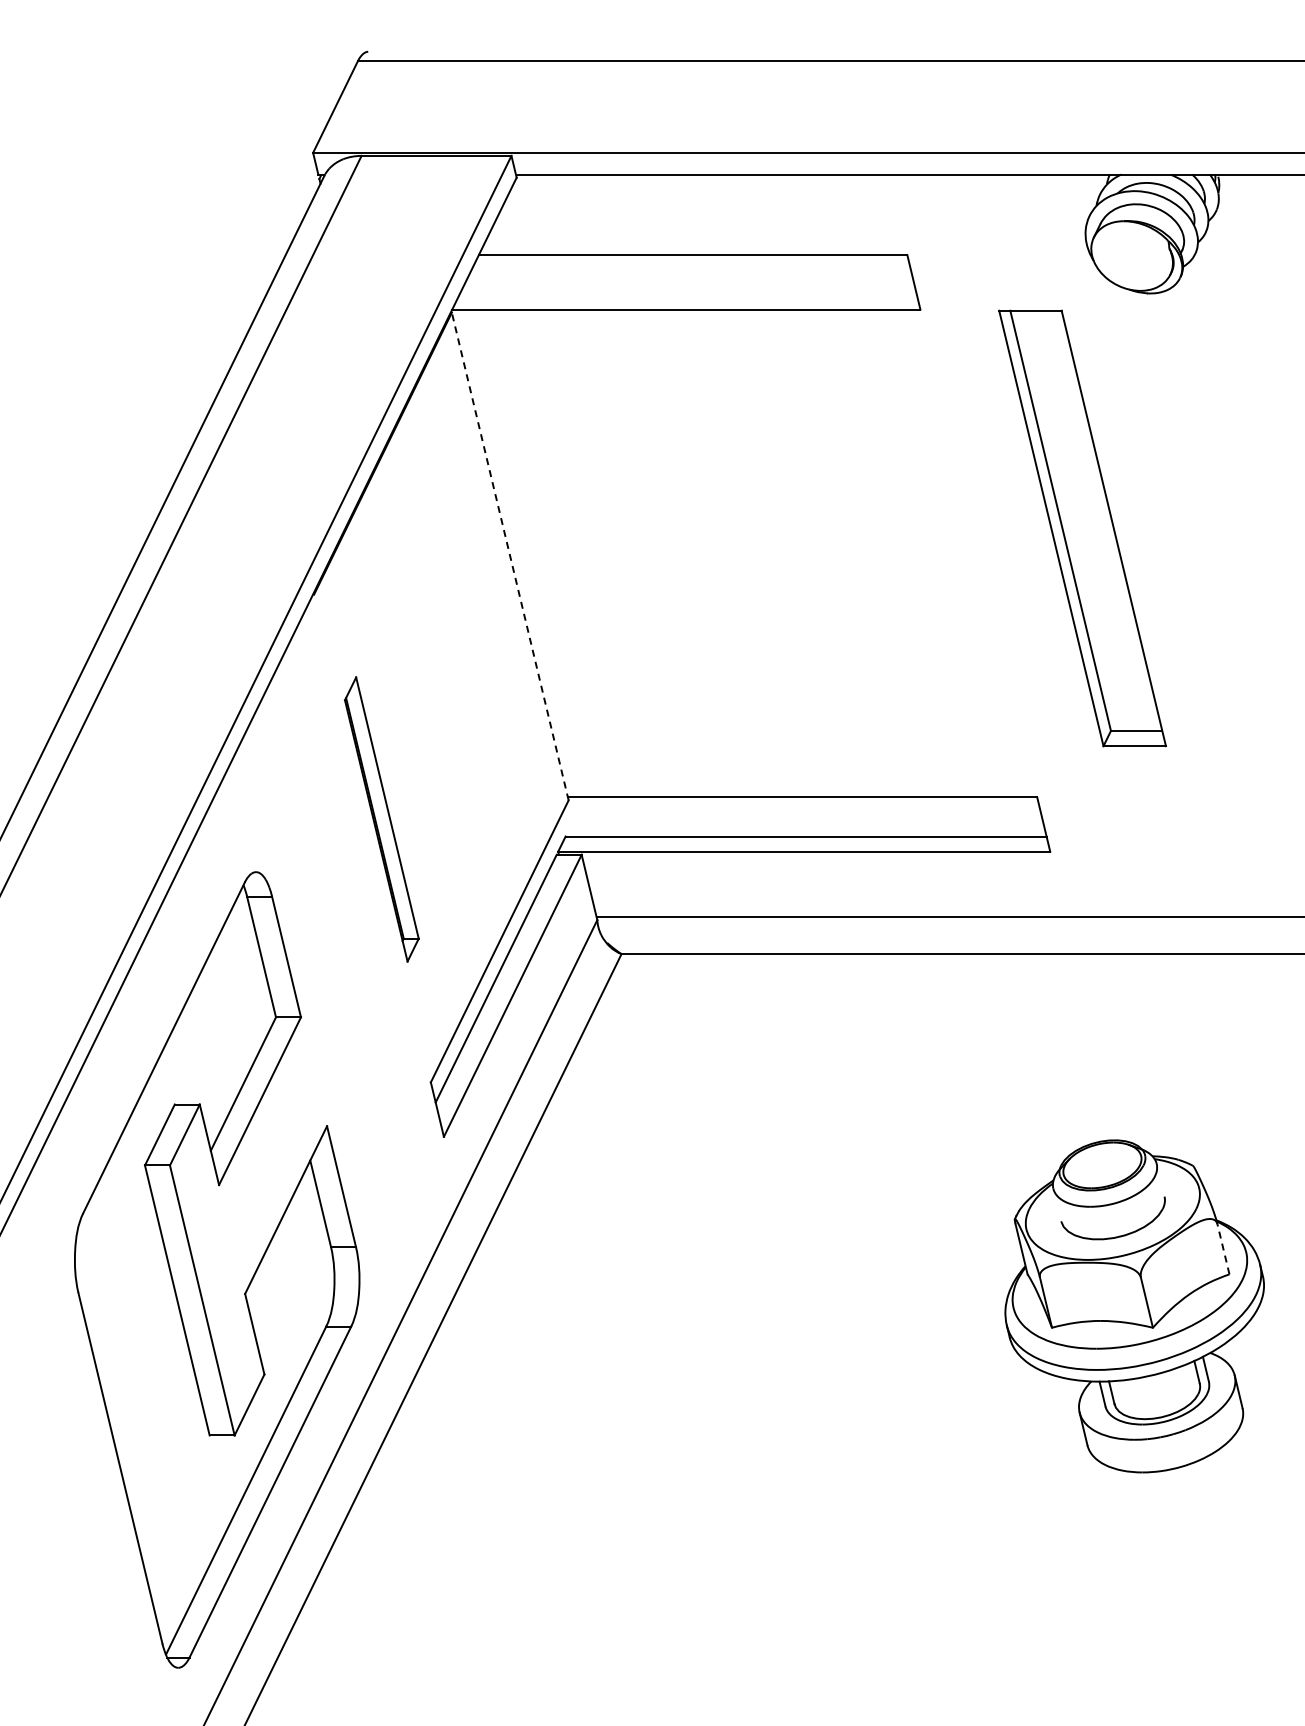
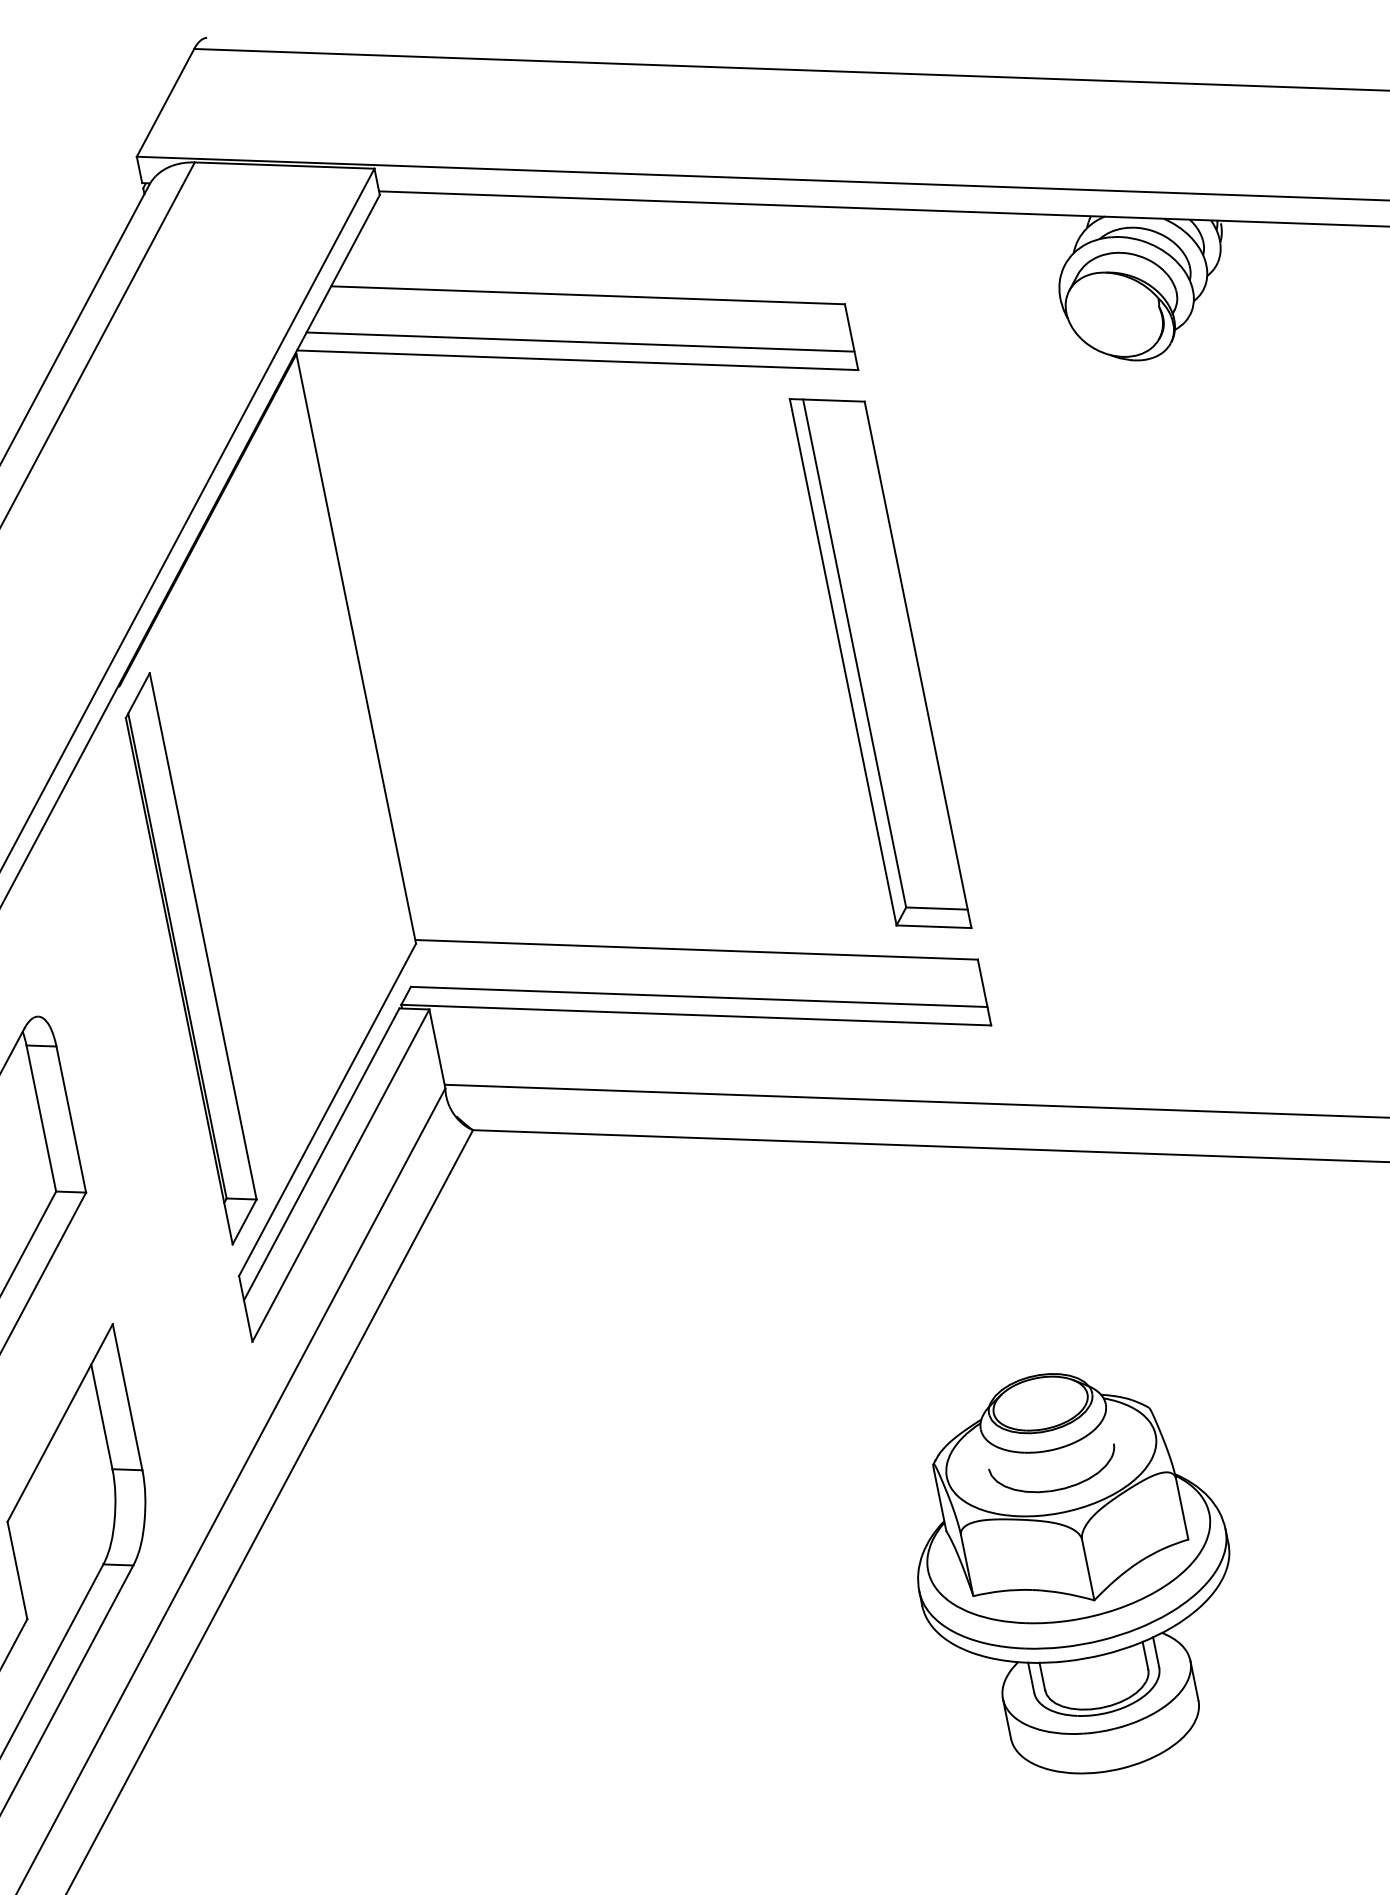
line: (687, 294) -> (579, 342), added
part: (1082, 528) -> (880, 663), moved
line: (510, 556) -> (356, 648), dashed -> solid
part: (381, 819) -> (190, 958), size x1.67
line: (1223, 1249) -> (1182, 1509), dashed -> solid

